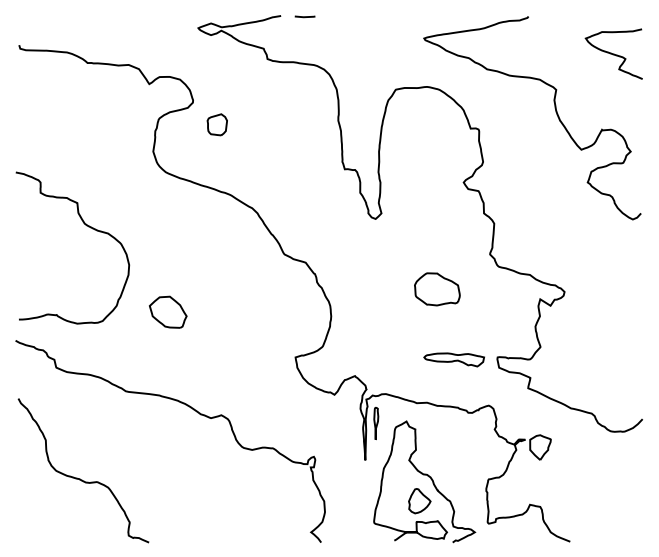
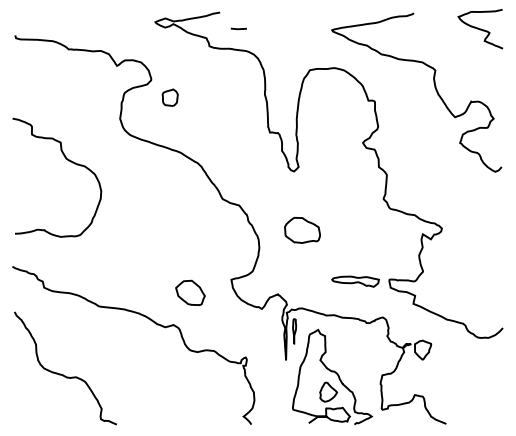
line: (304, 16) -> (238, 28), moved
curve: (613, 53) -> (480, 28), moved
curve: (86, 226) -> (67, 160), moved
part: (437, 289) -> (302, 230), moved
part: (168, 311) -> (190, 292), moved

